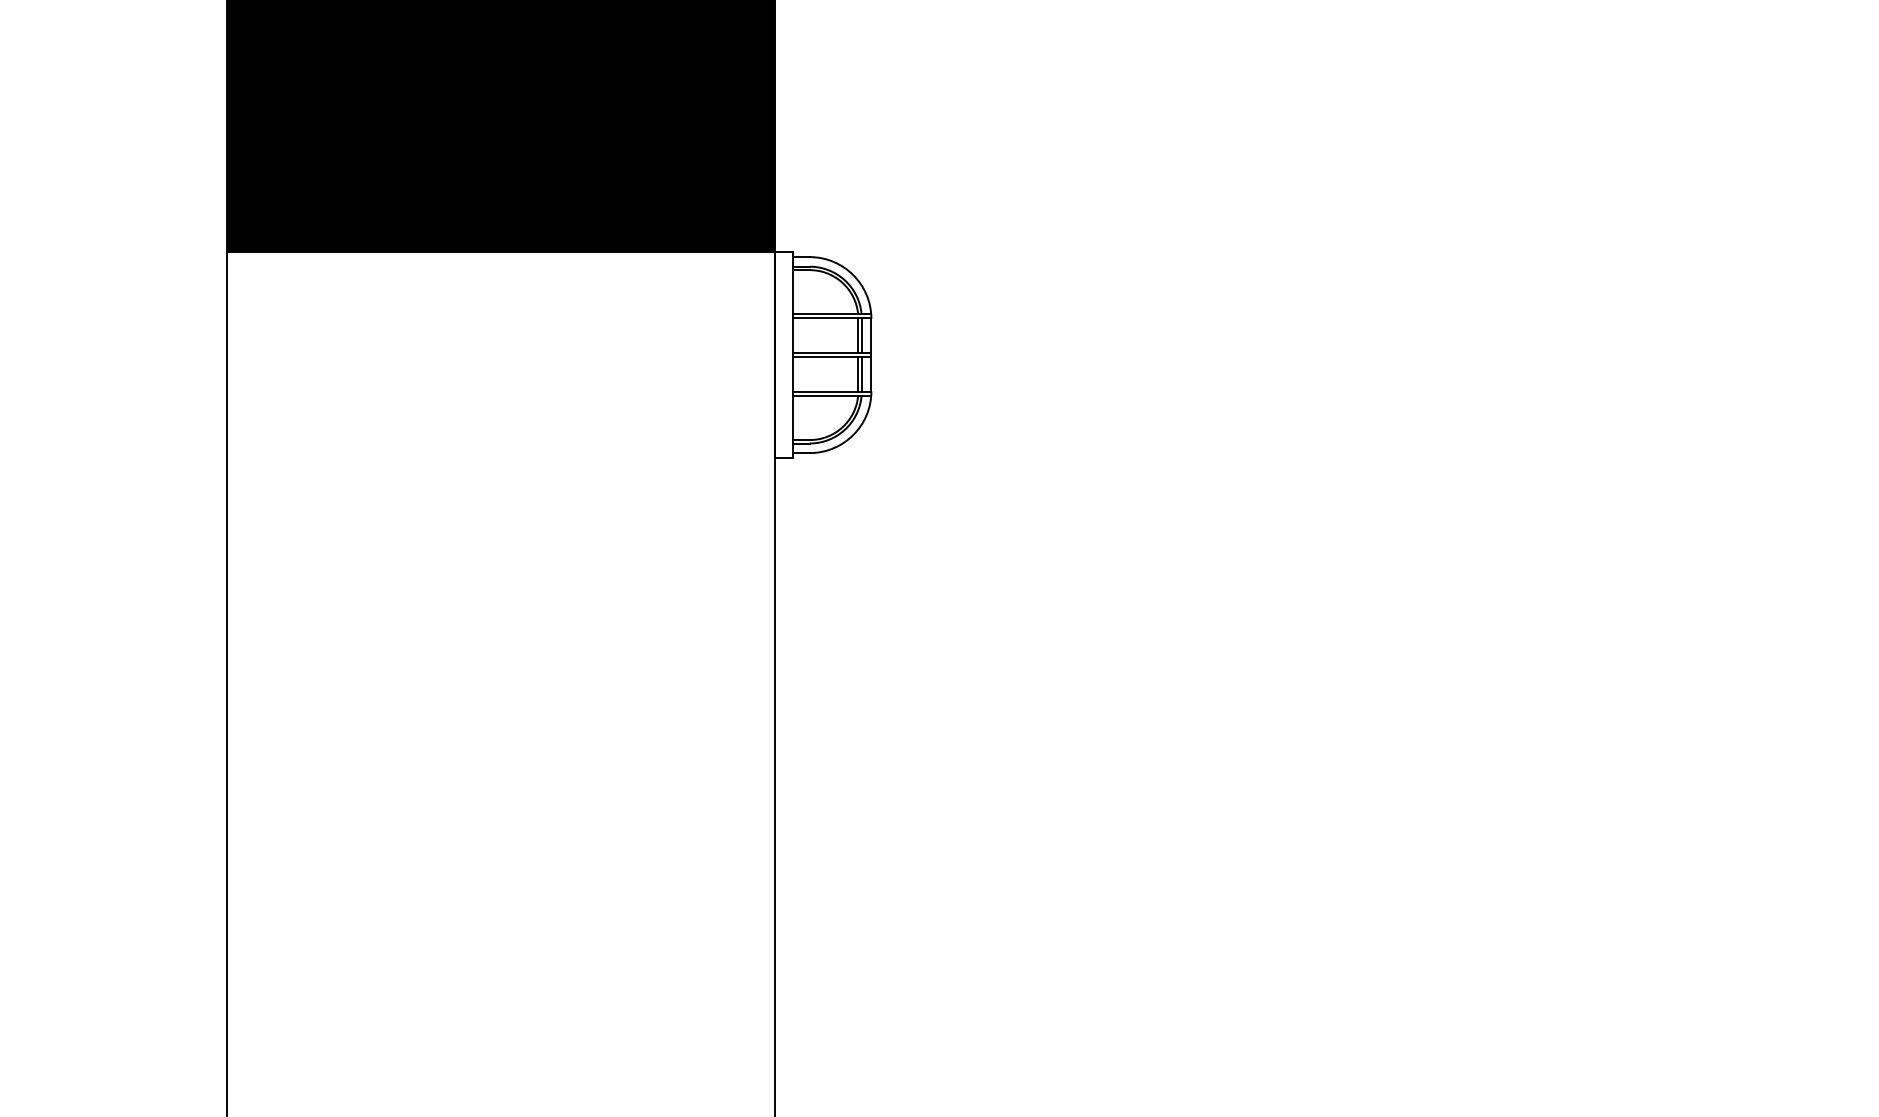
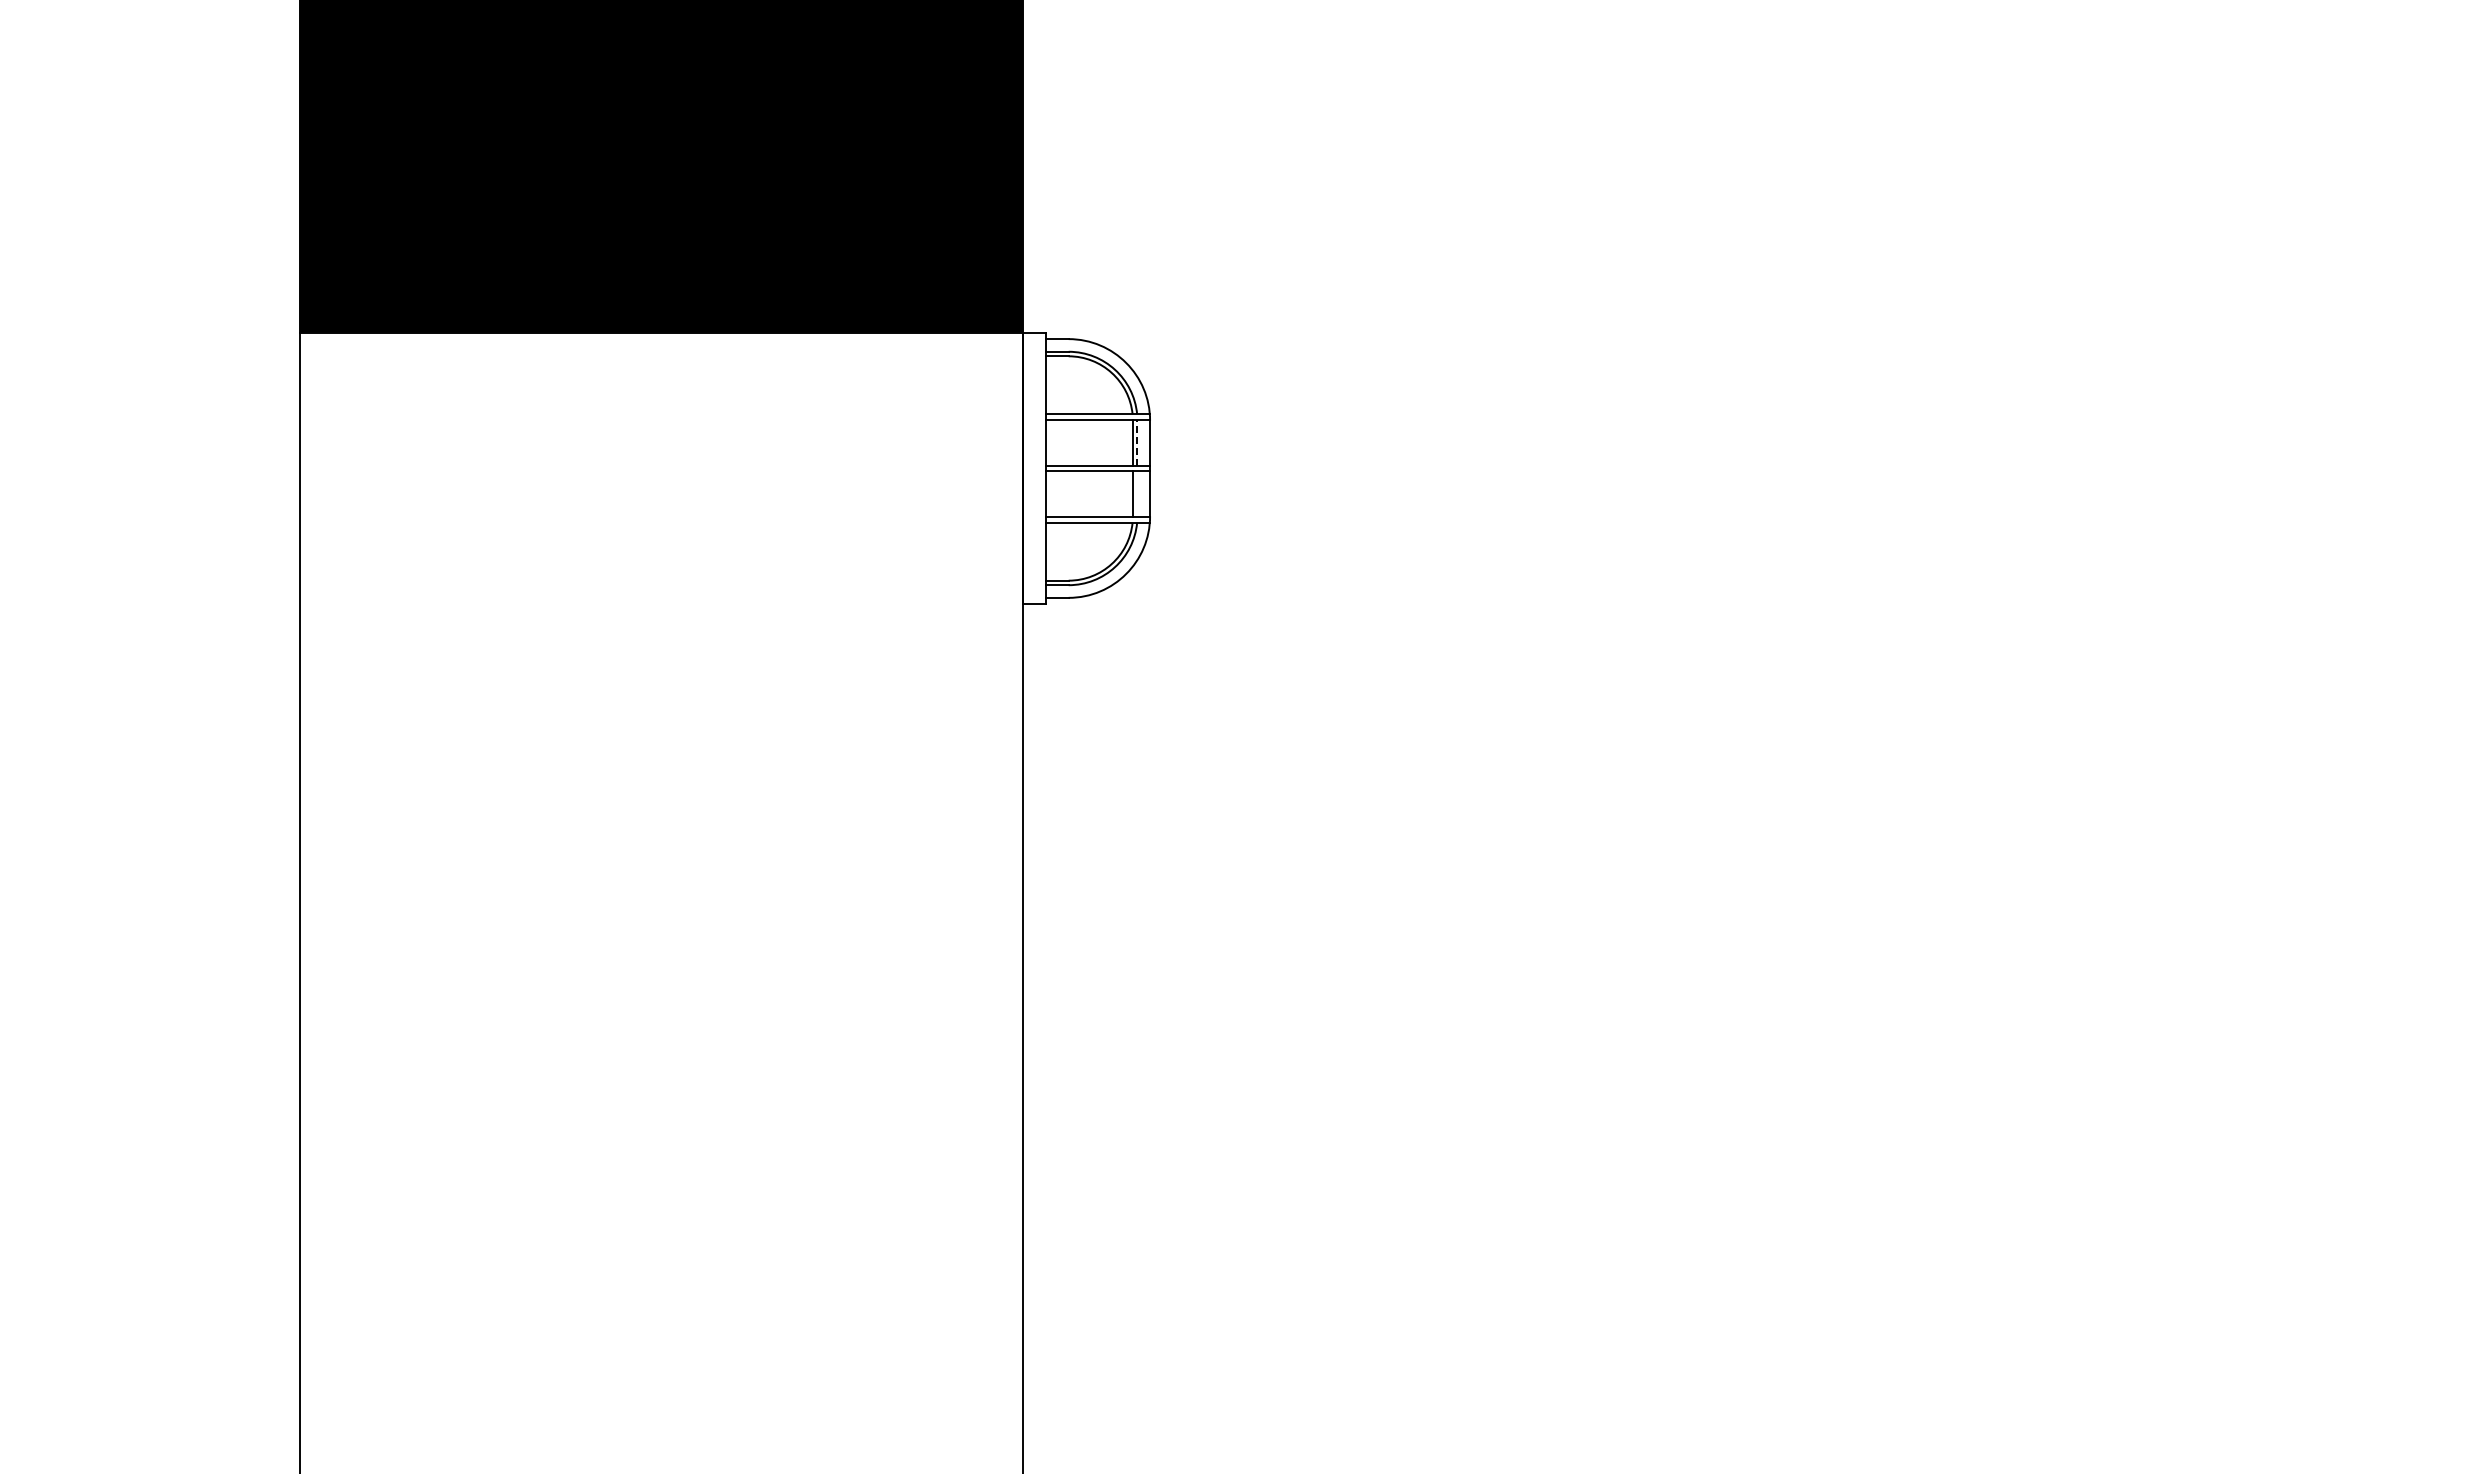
line: (861, 335) -> (1137, 442), solid -> dashed
line: (861, 374) -> (1137, 494), removed

